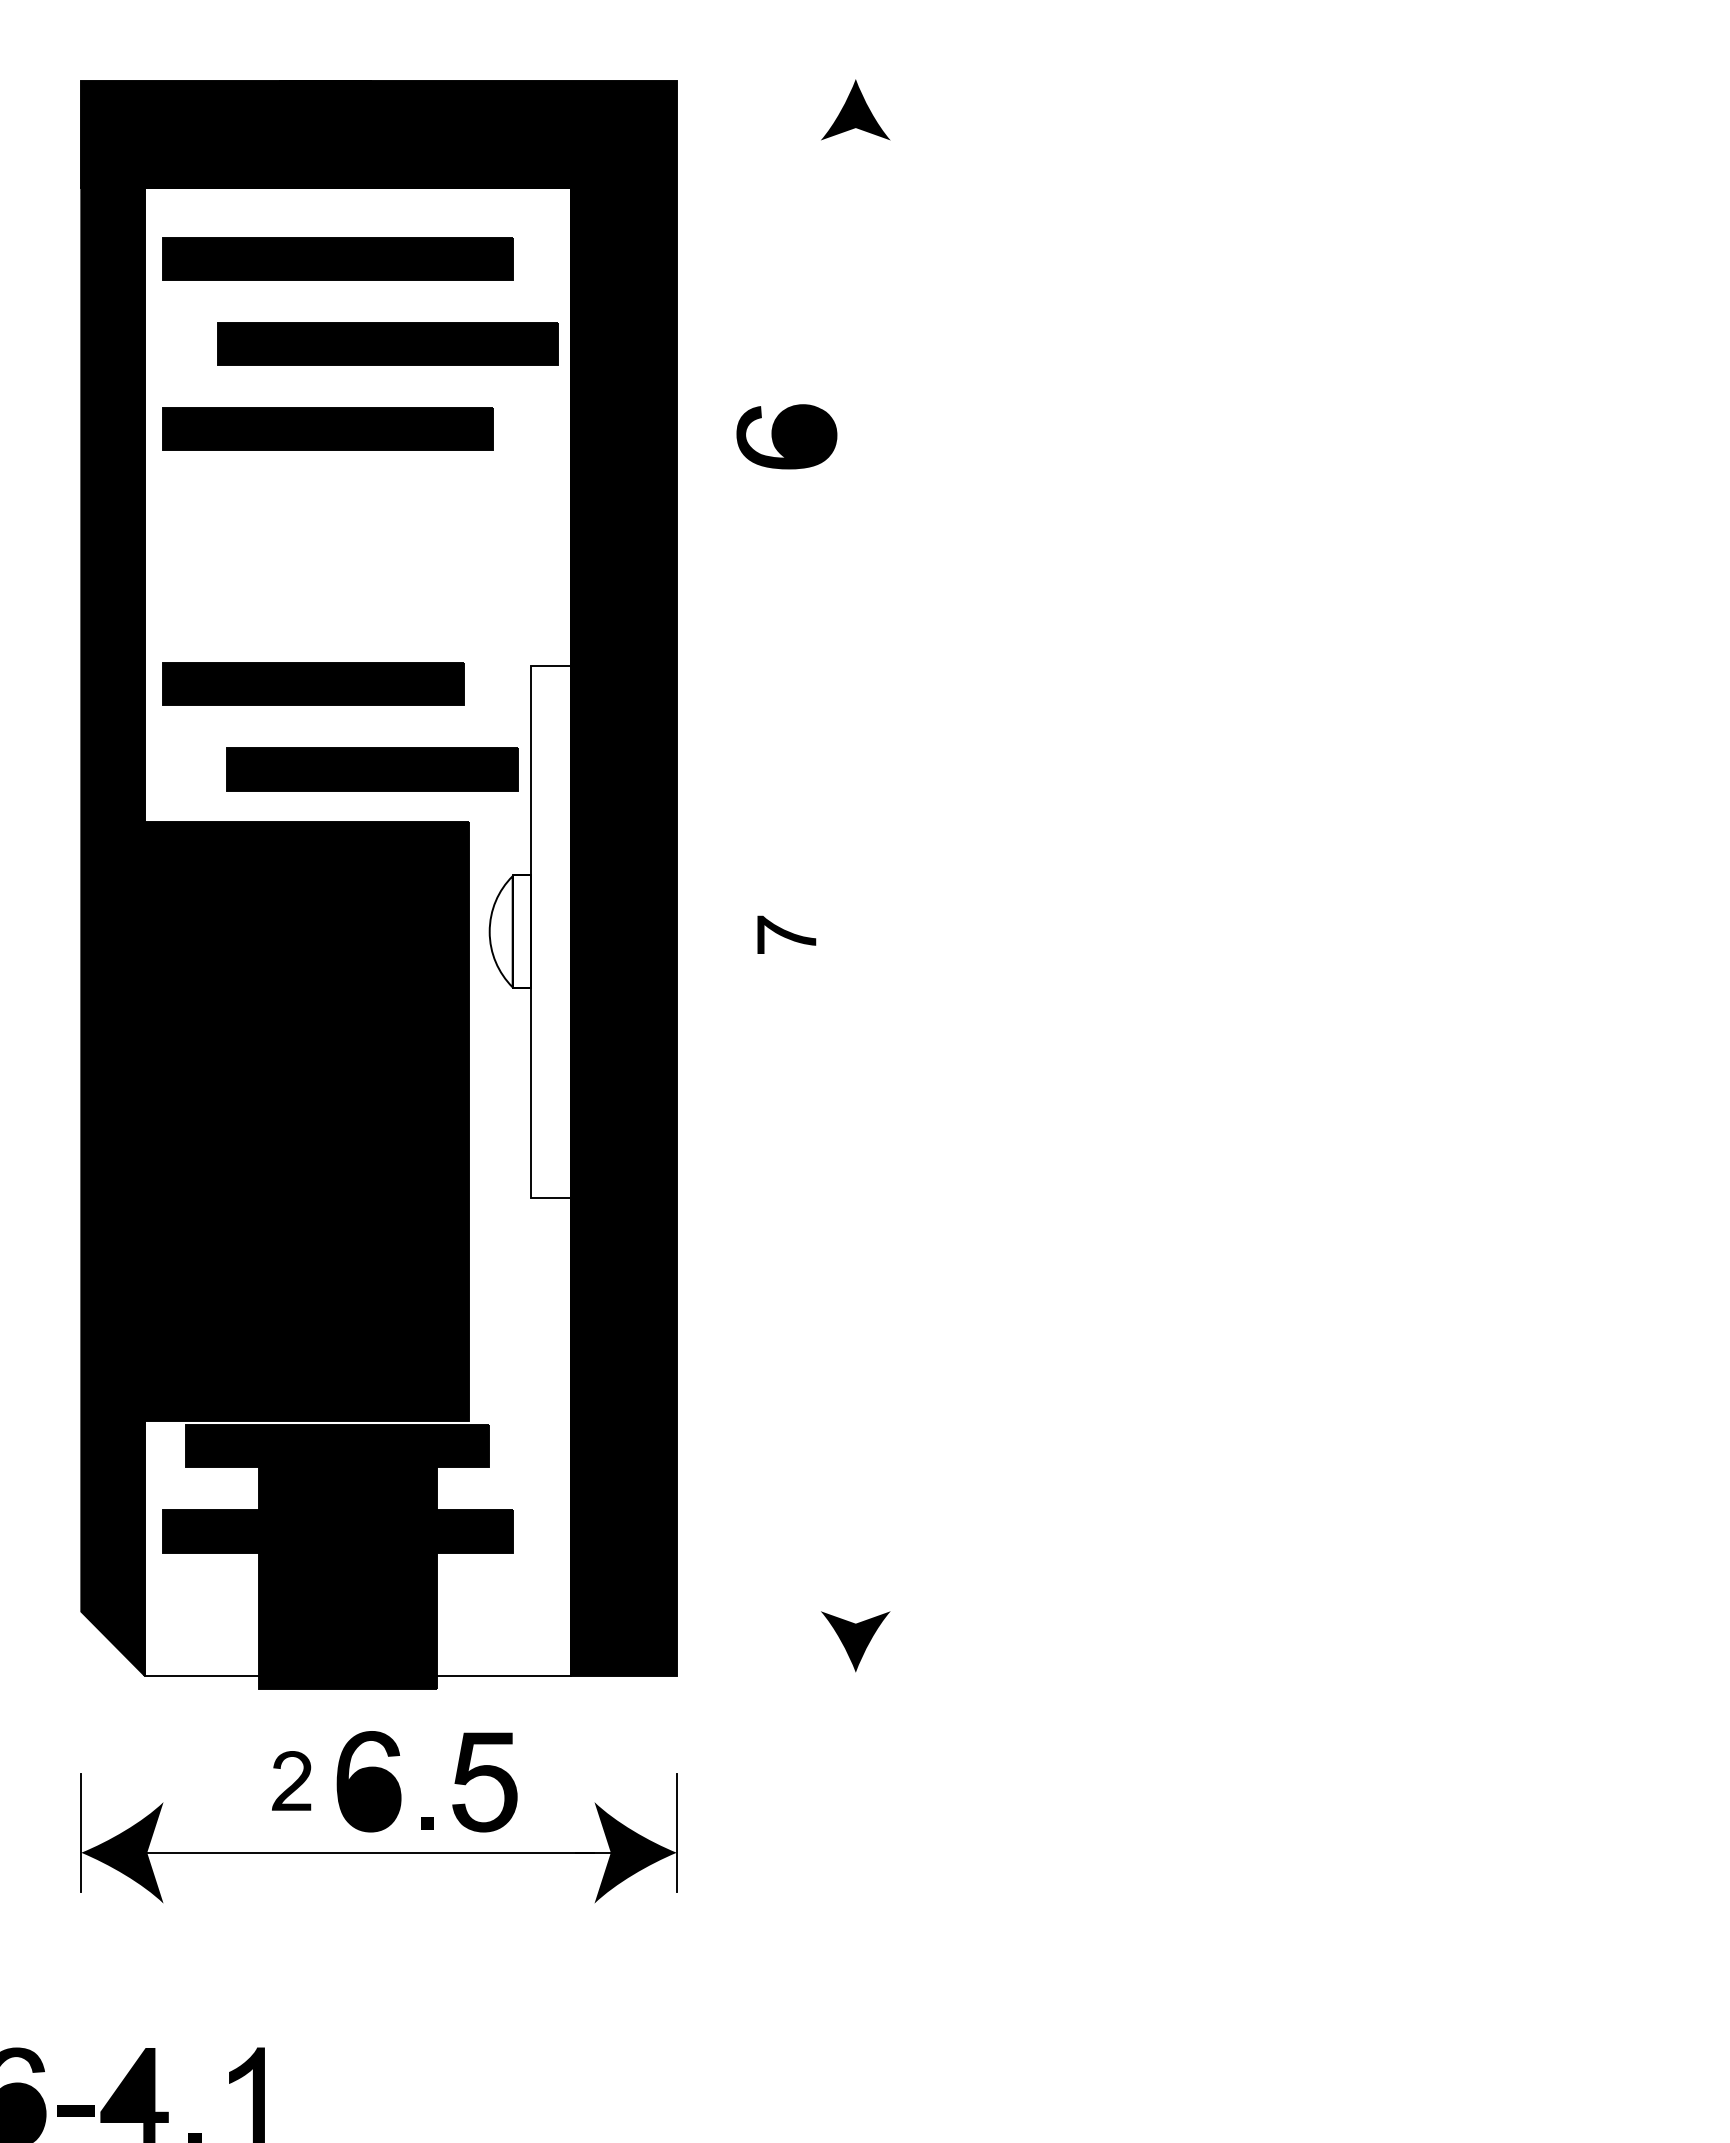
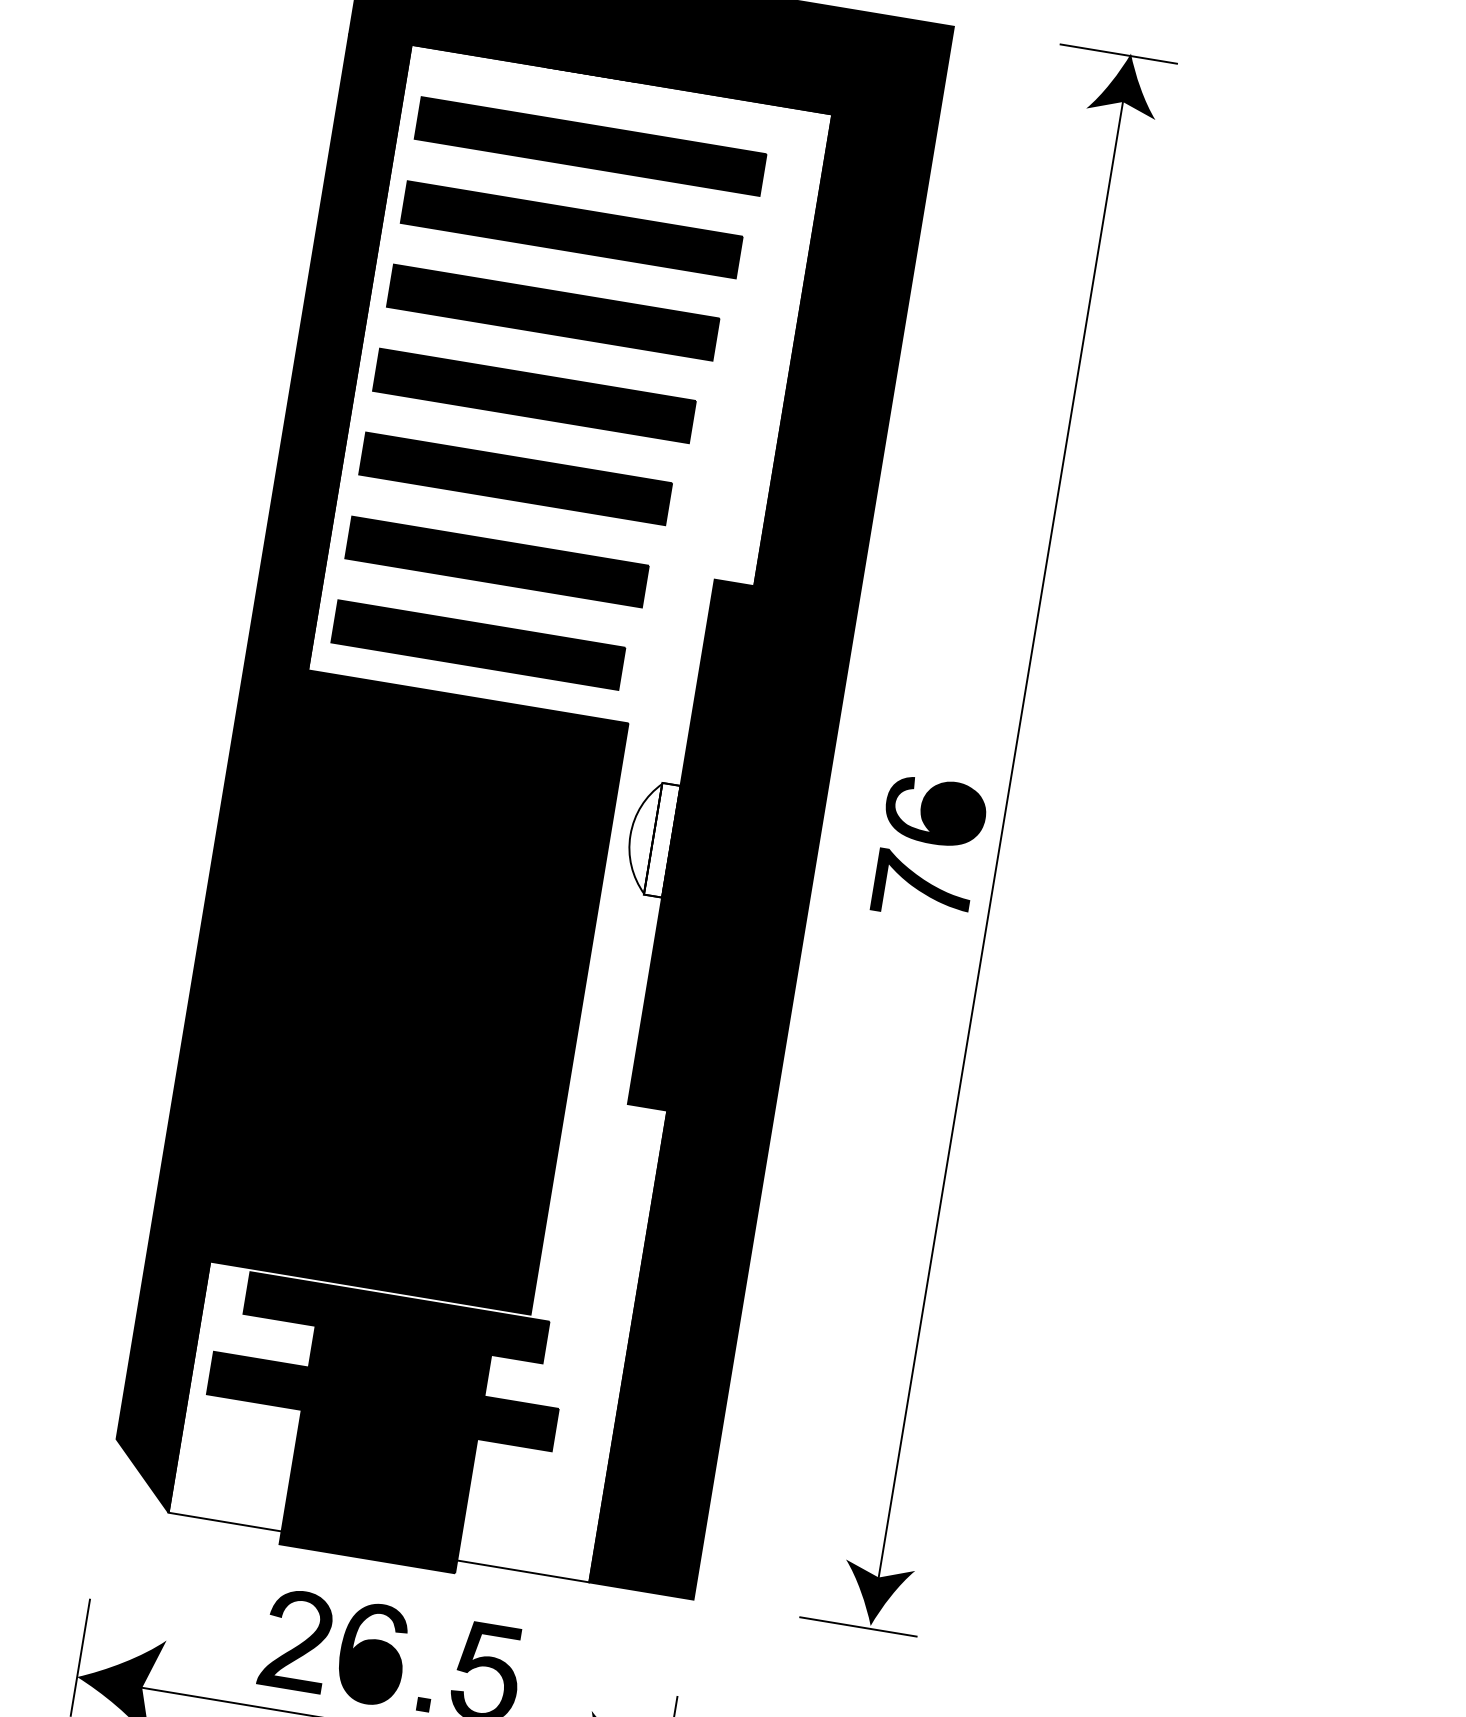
line: (843, 81) -> (1118, 54), added
part: (387, 343) -> (571, 229), moved
part: (786, 436) -> (935, 811), moved
part: (322, 514) -> (533, 396), added
part: (317, 598) -> (515, 478), added
part: (372, 769) -> (478, 645), moved
line: (855, 872) -> (1001, 836), added
fill: (551, 931) -> (691, 844), added
part: (786, 934) -> (922, 886), size x1.67
line: (843, 1675) -> (858, 1626), added
part: (291, 1780) -> (296, 1640), size x1.67

